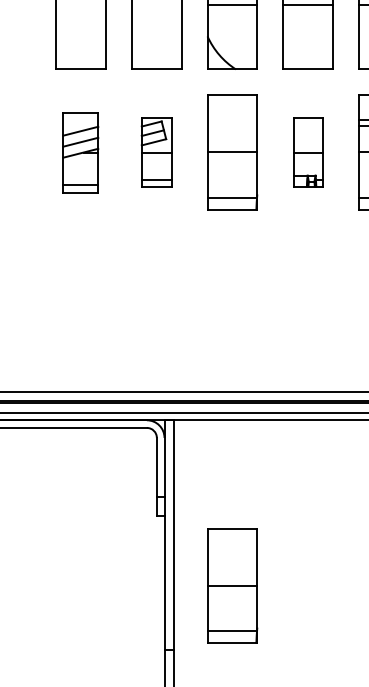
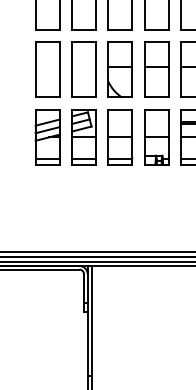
part: (80, 152) -> (47, 137), size x1.43
part: (155, 152) -> (83, 137), size x1.67
part: (307, 152) -> (156, 137), size x1.67
part: (232, 585) -> (120, 345), removed

